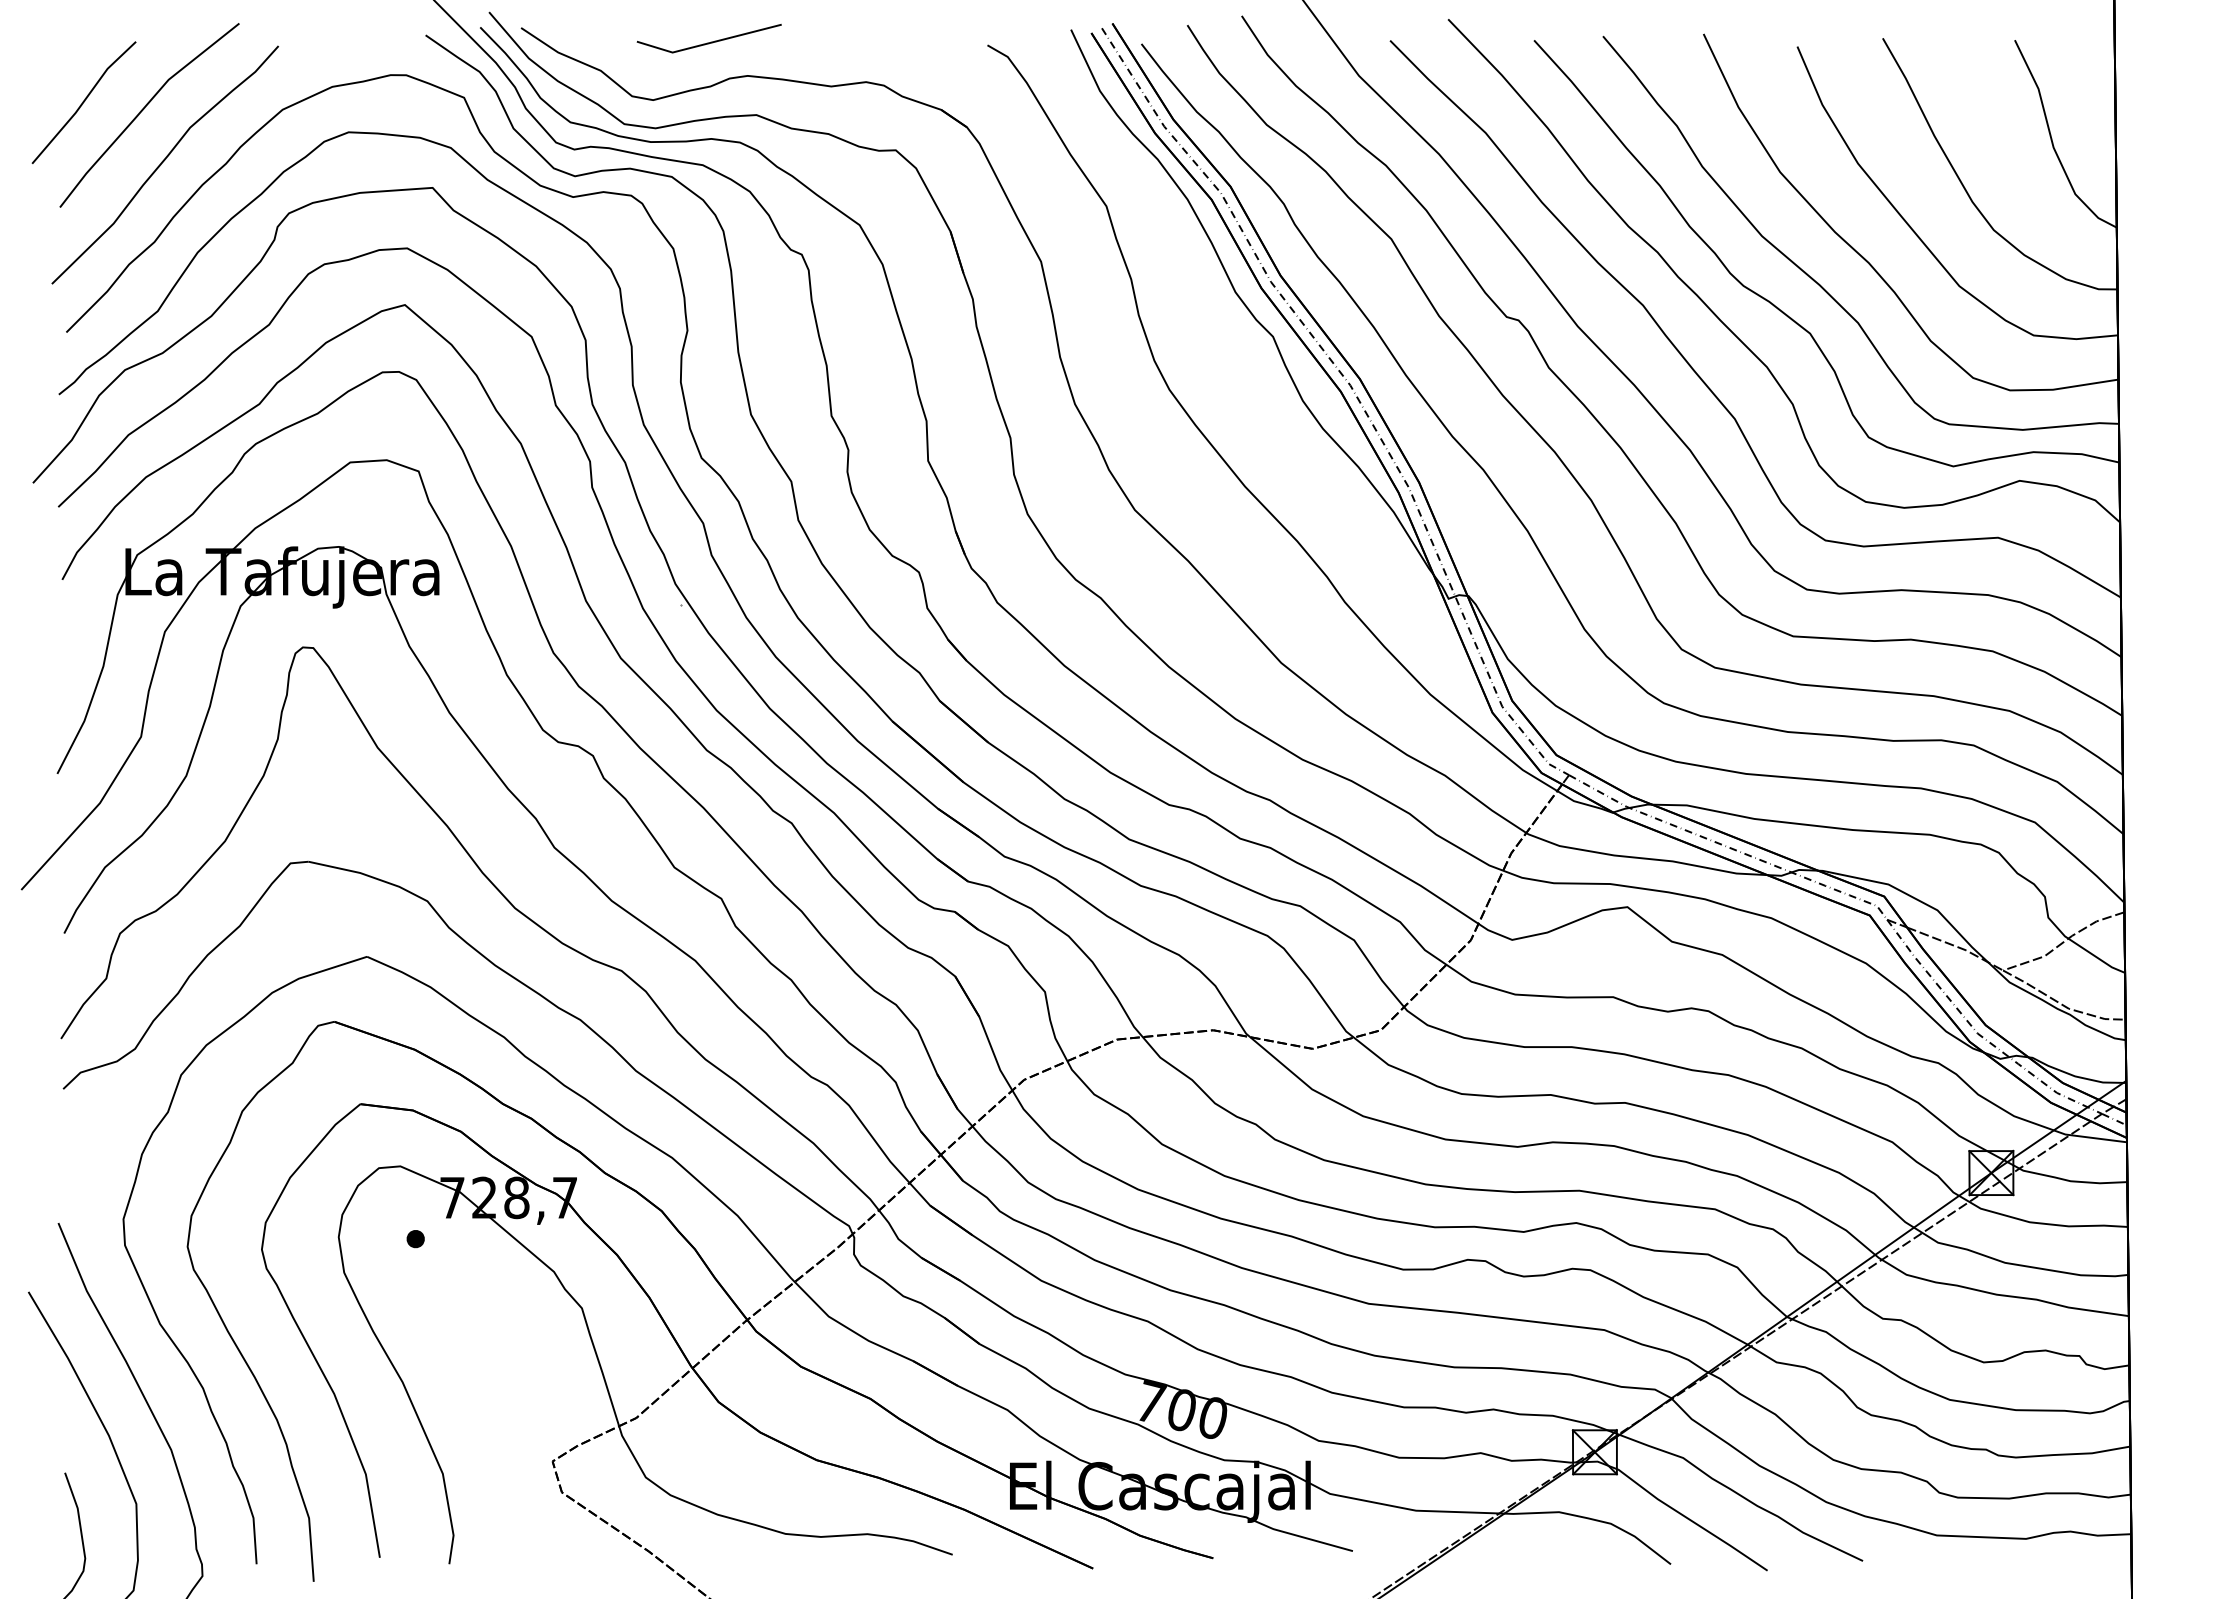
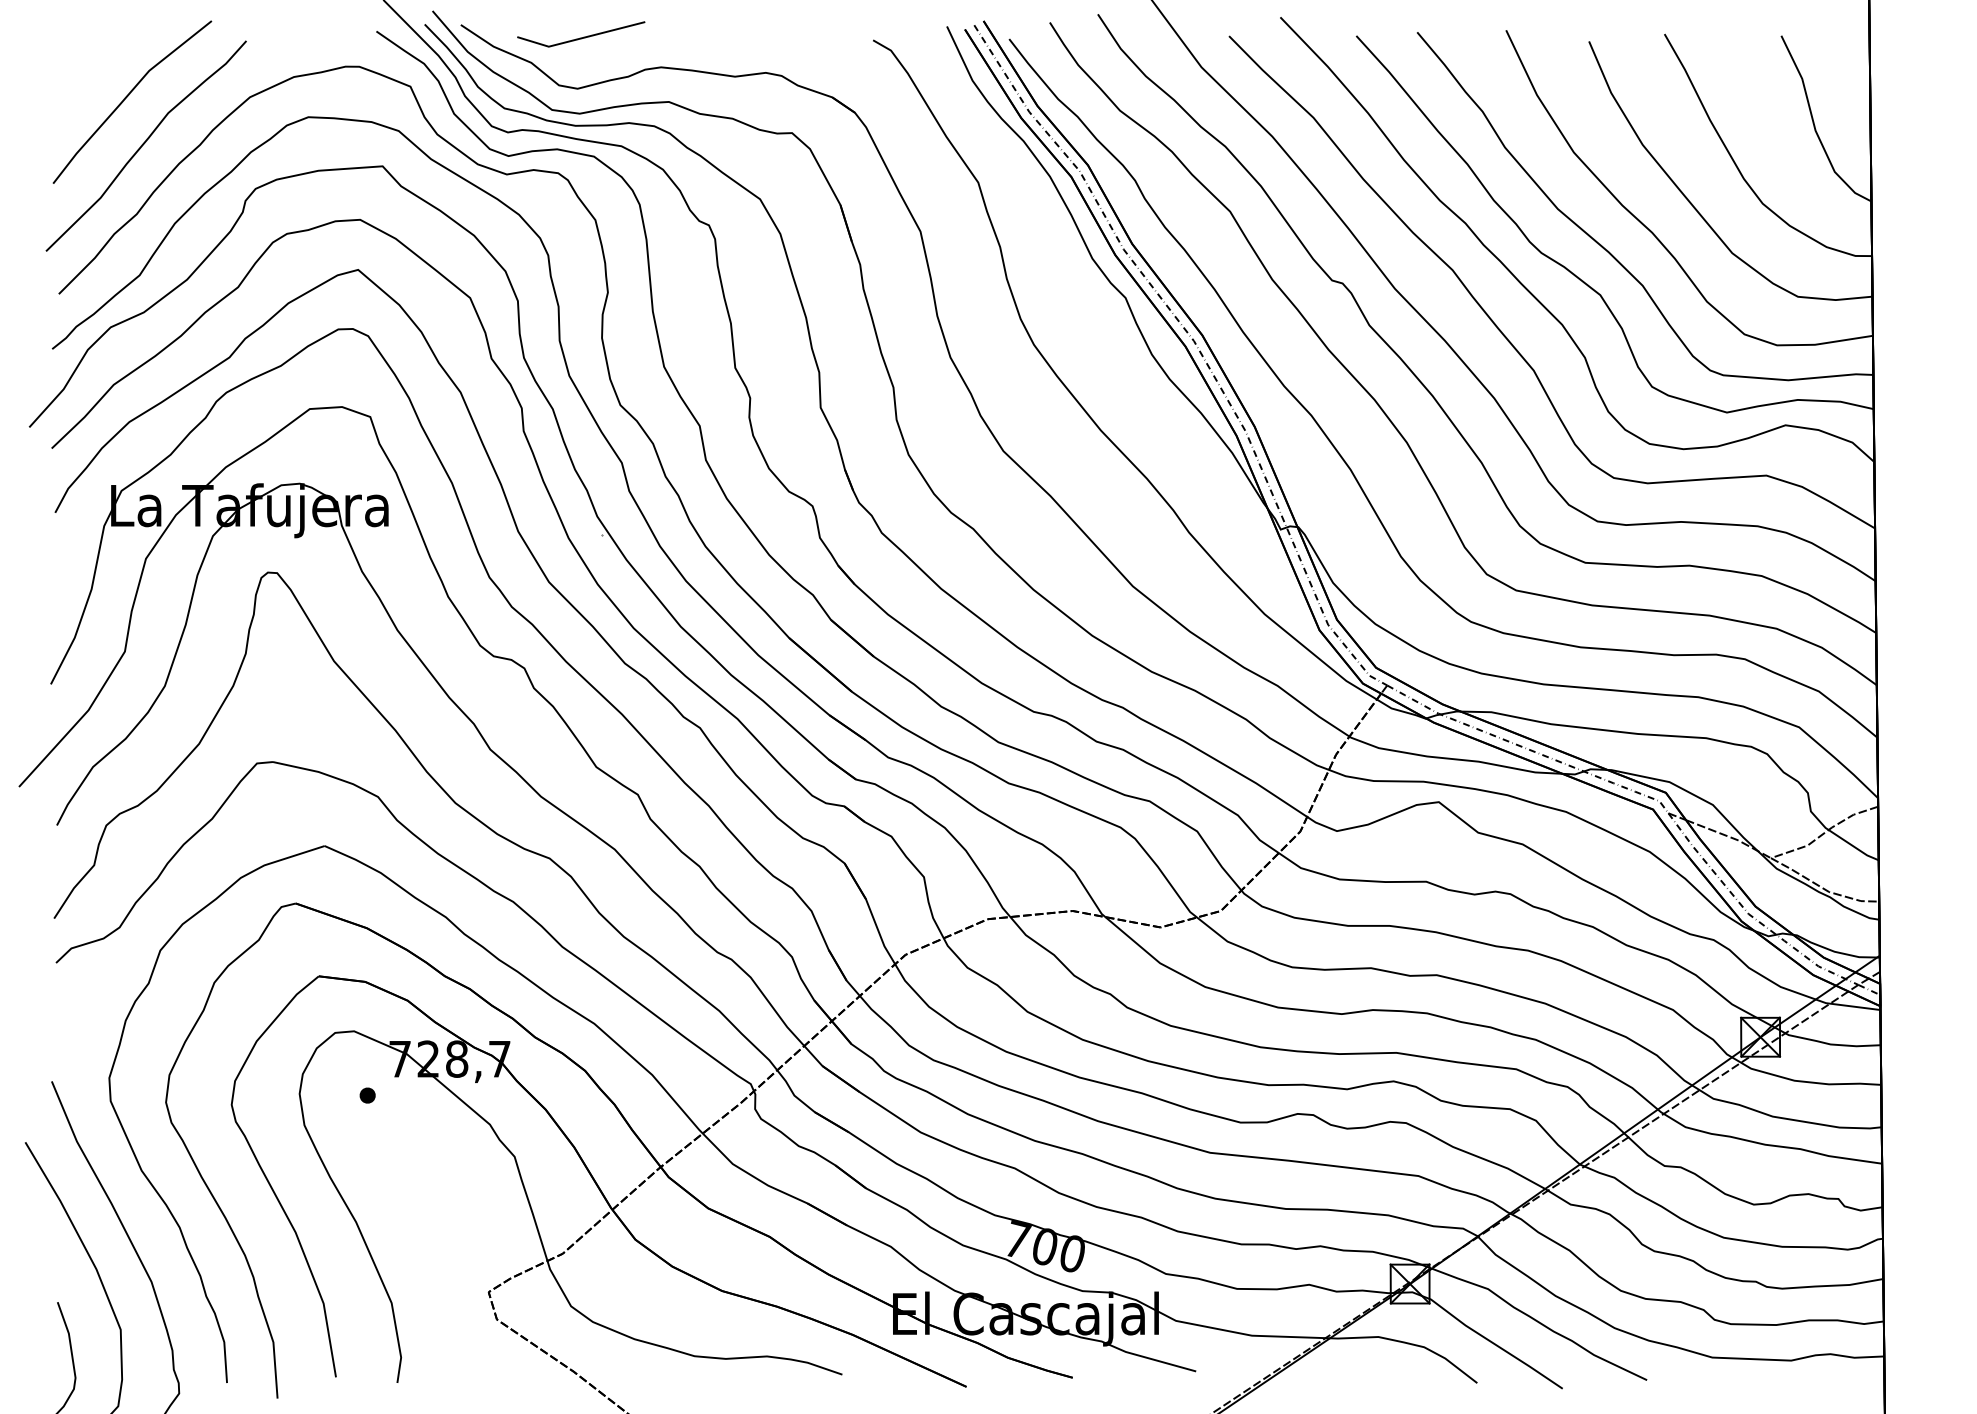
line: (708, 42) -> (580, 37), moved
line: (83, 102) -> (74, 90), removed

